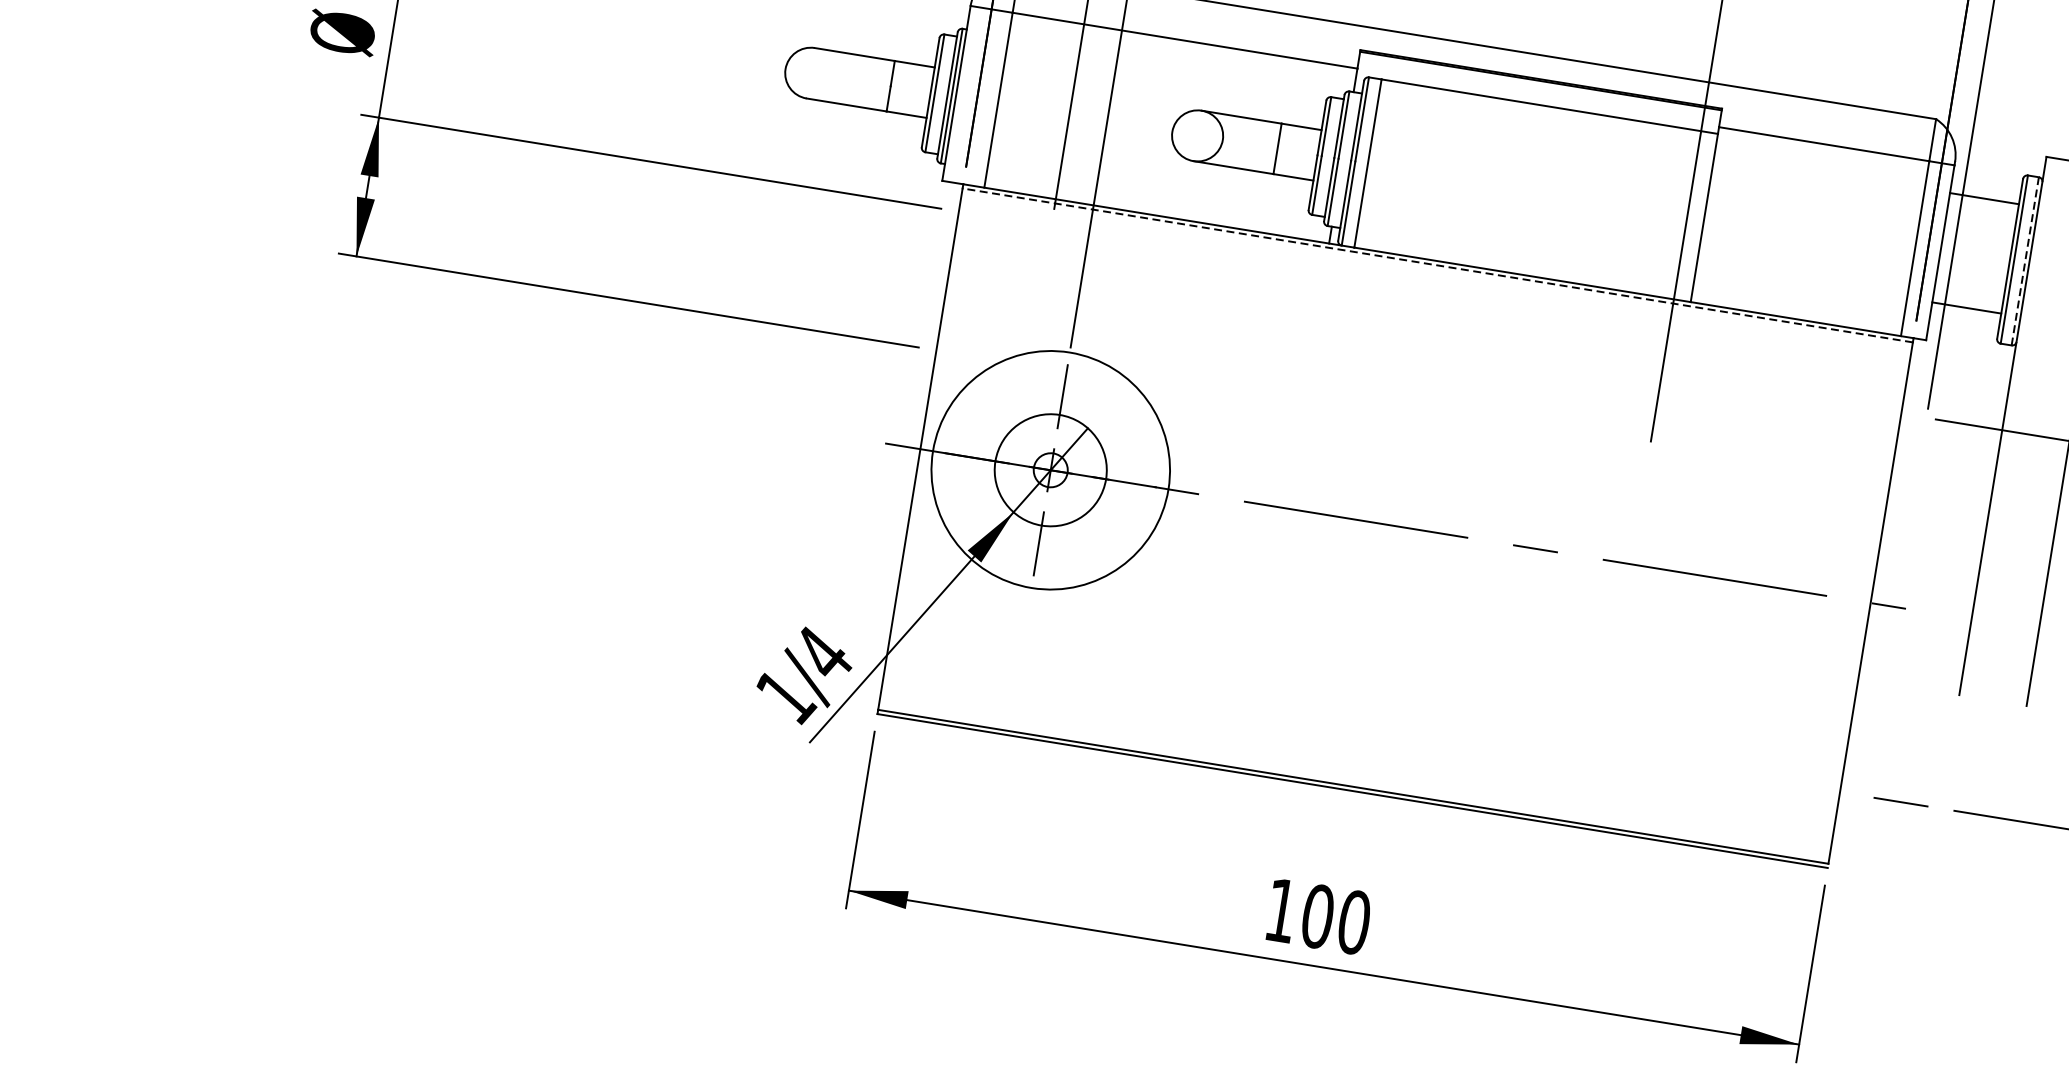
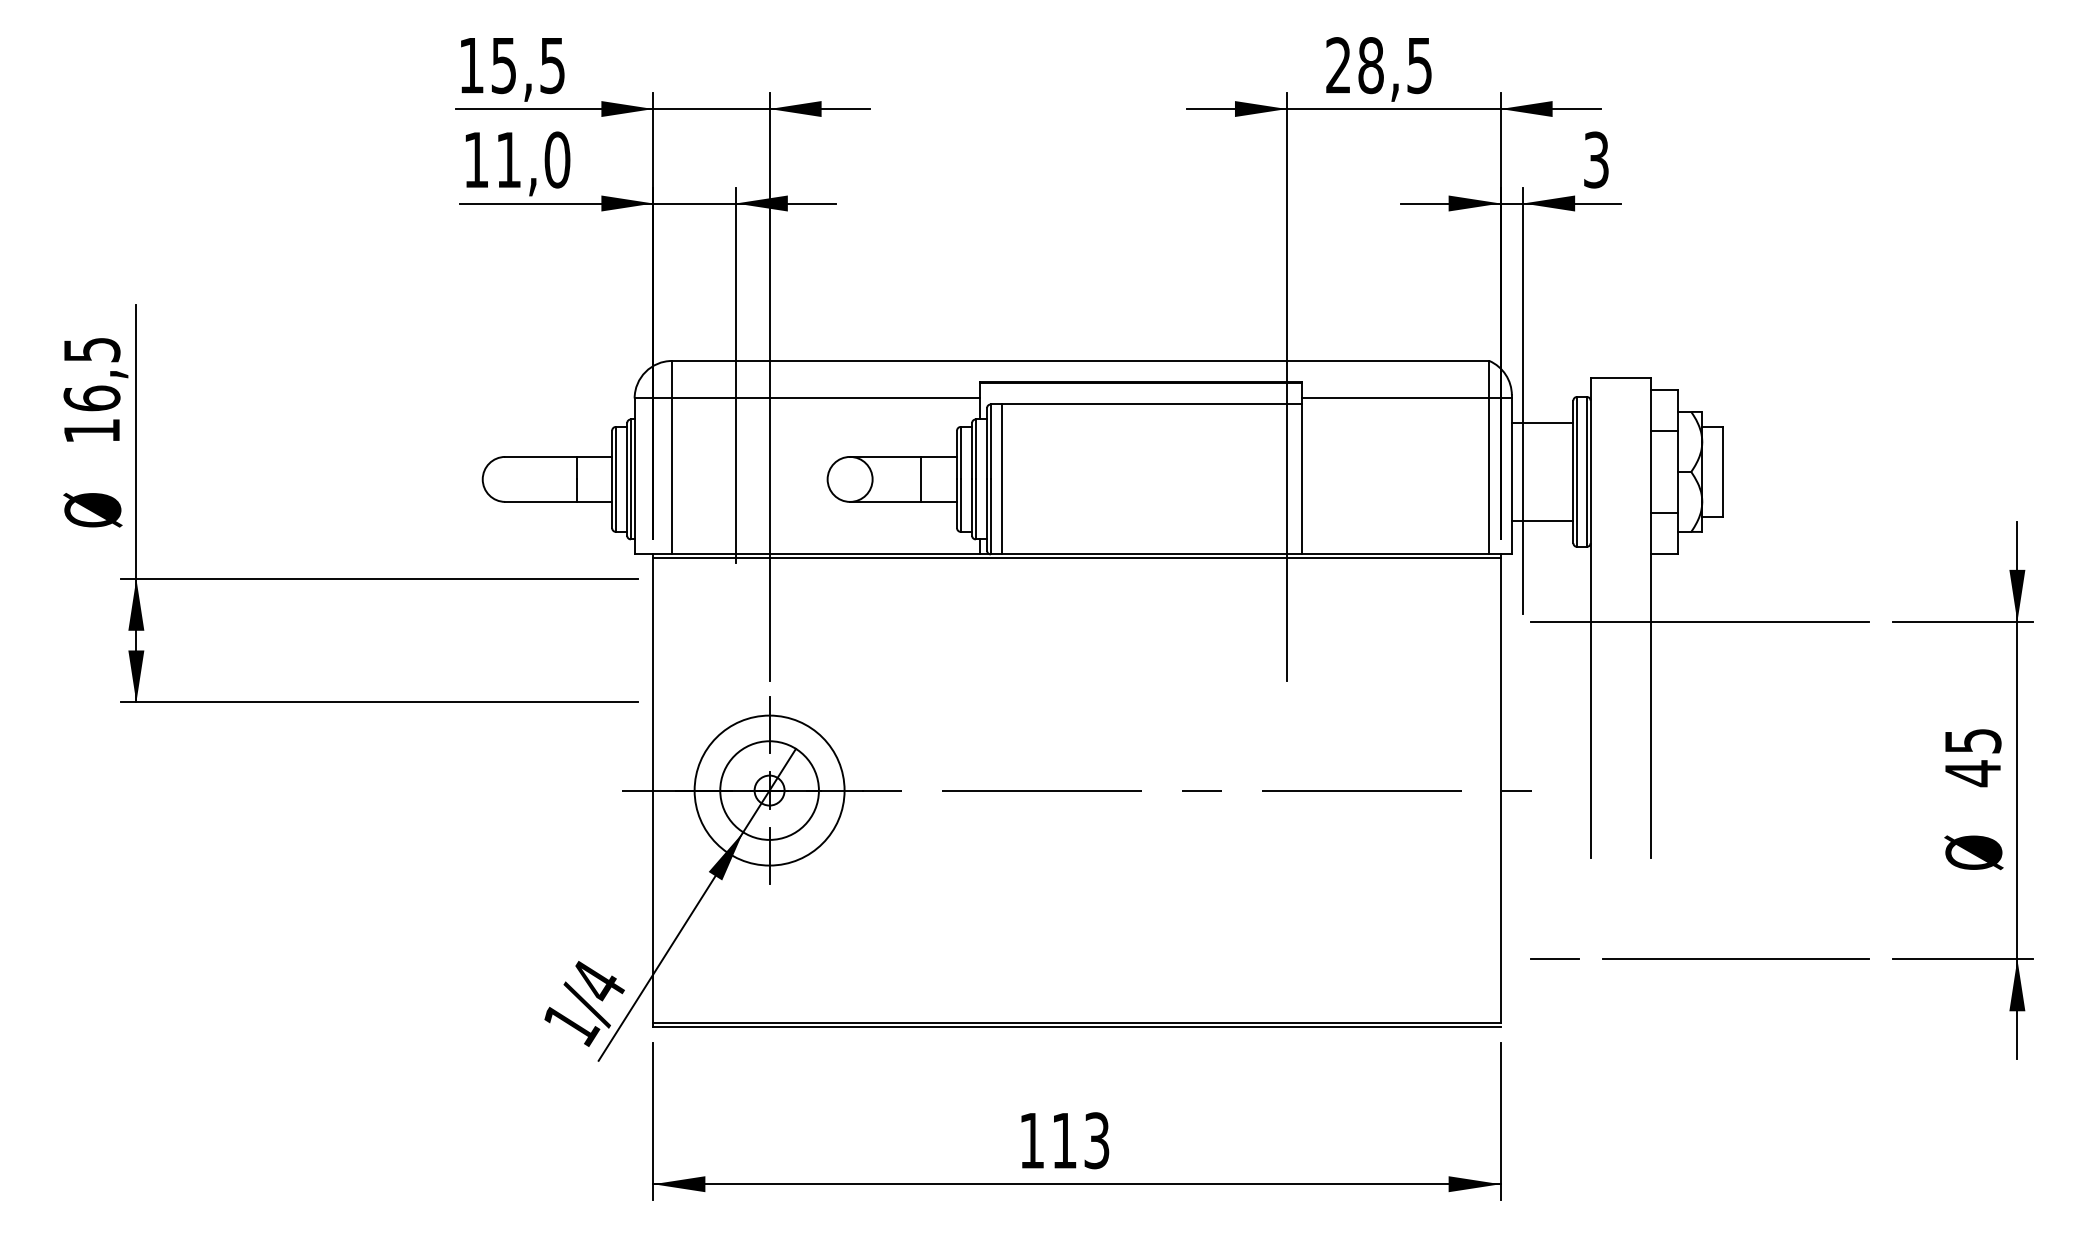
line: (2024, 260) -> (1586, 471), dashed -> solid
line: (1438, 265) -> (1077, 558), dashed -> solid
circle: (1050, 470) -> (769, 790), size x0.71
text: (1335, 919) -> (1080, 1140), 100 -> 113

